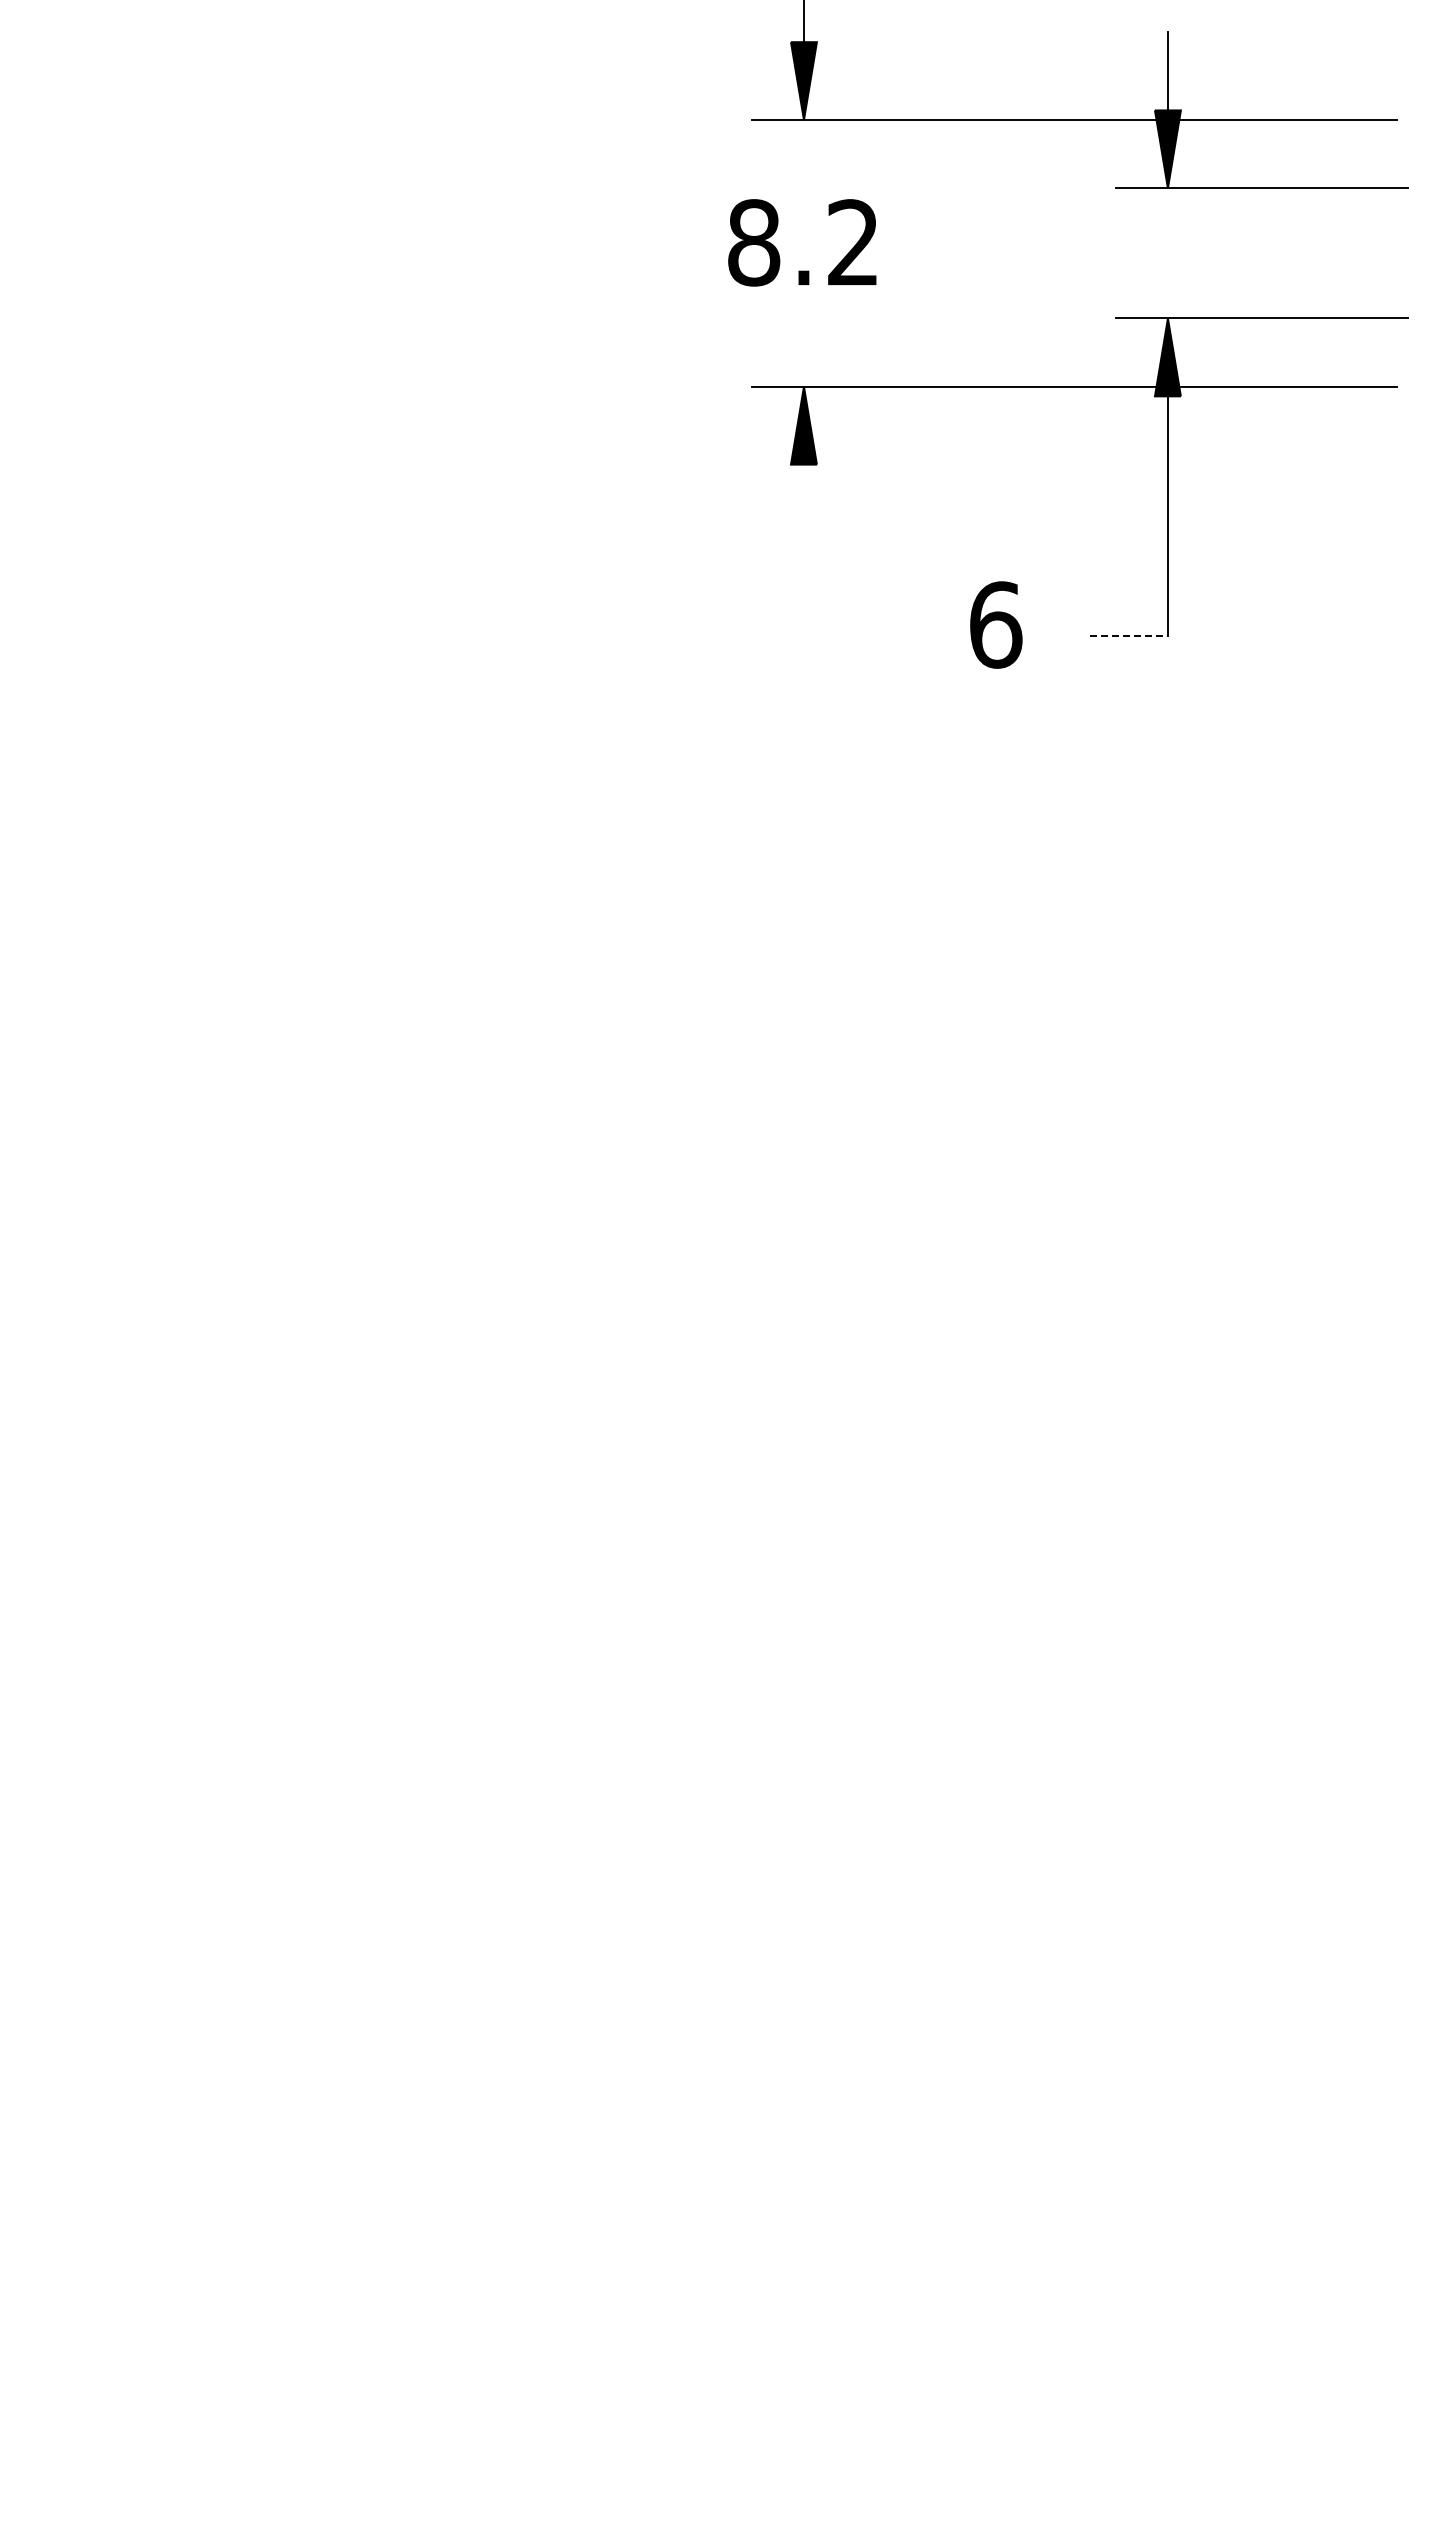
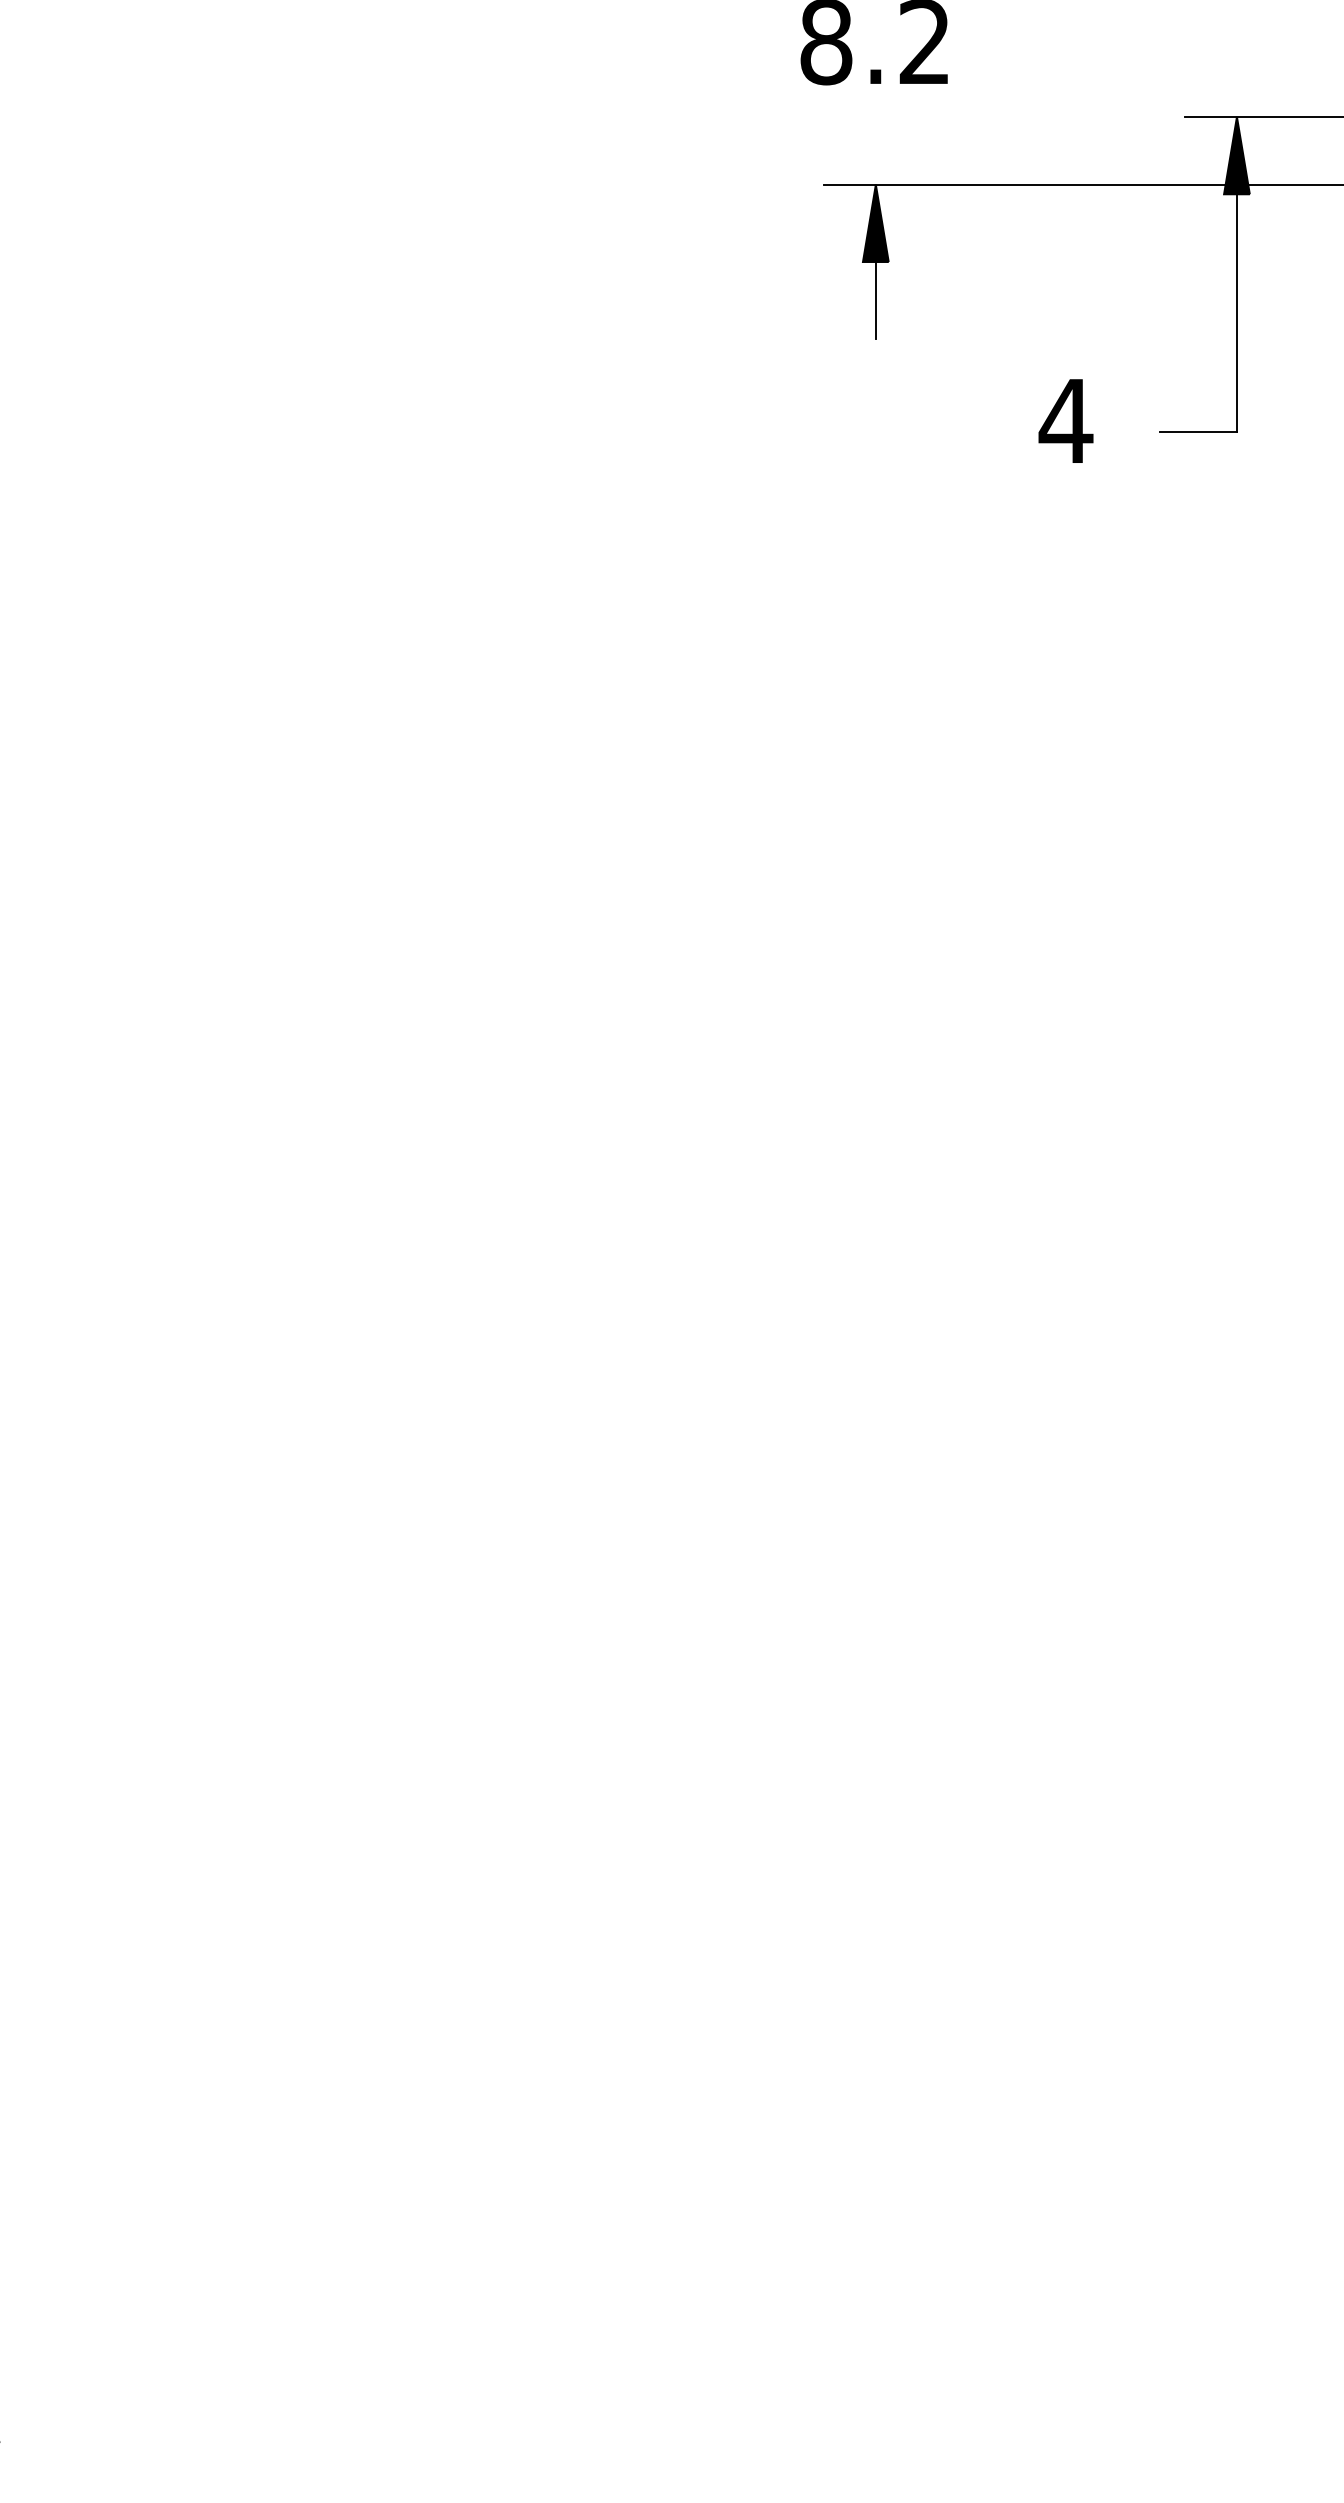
line: (803, 503) -> (875, 300), added
text: (995, 624) -> (1065, 420), 6 -> 4
line: (1128, 635) -> (1197, 431), dashed -> solid

